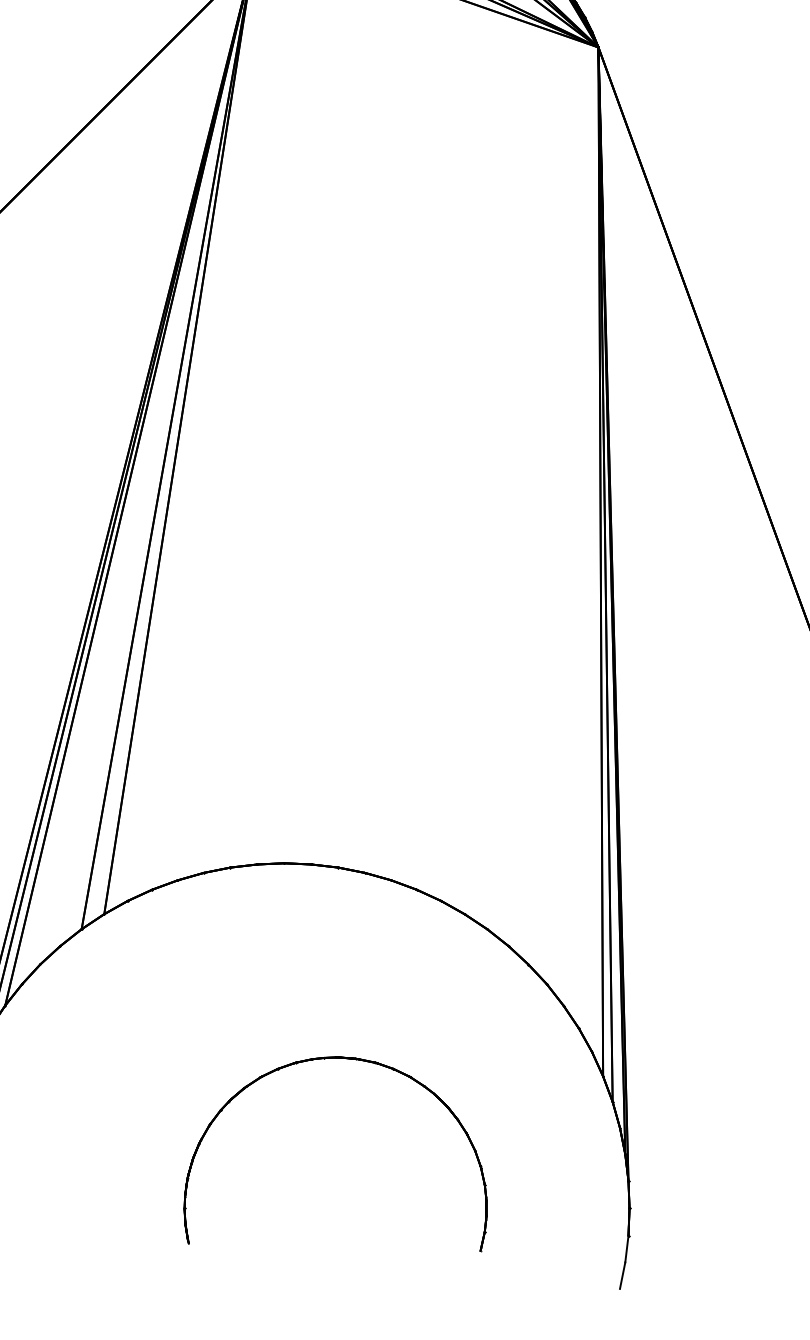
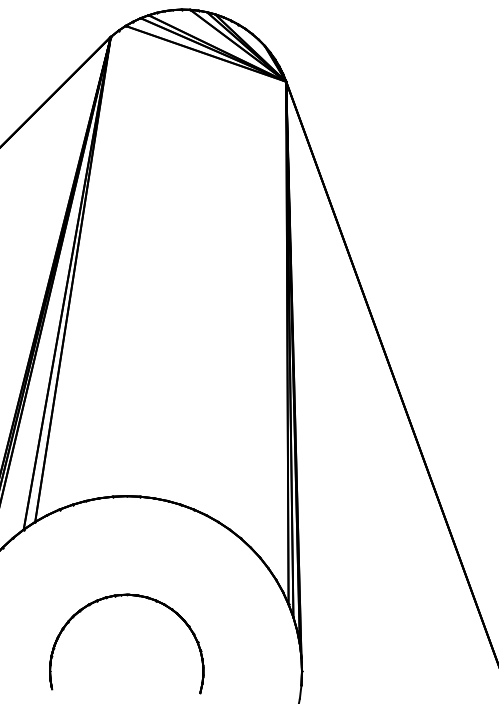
part: (337, 1060) -> (127, 596), moved

